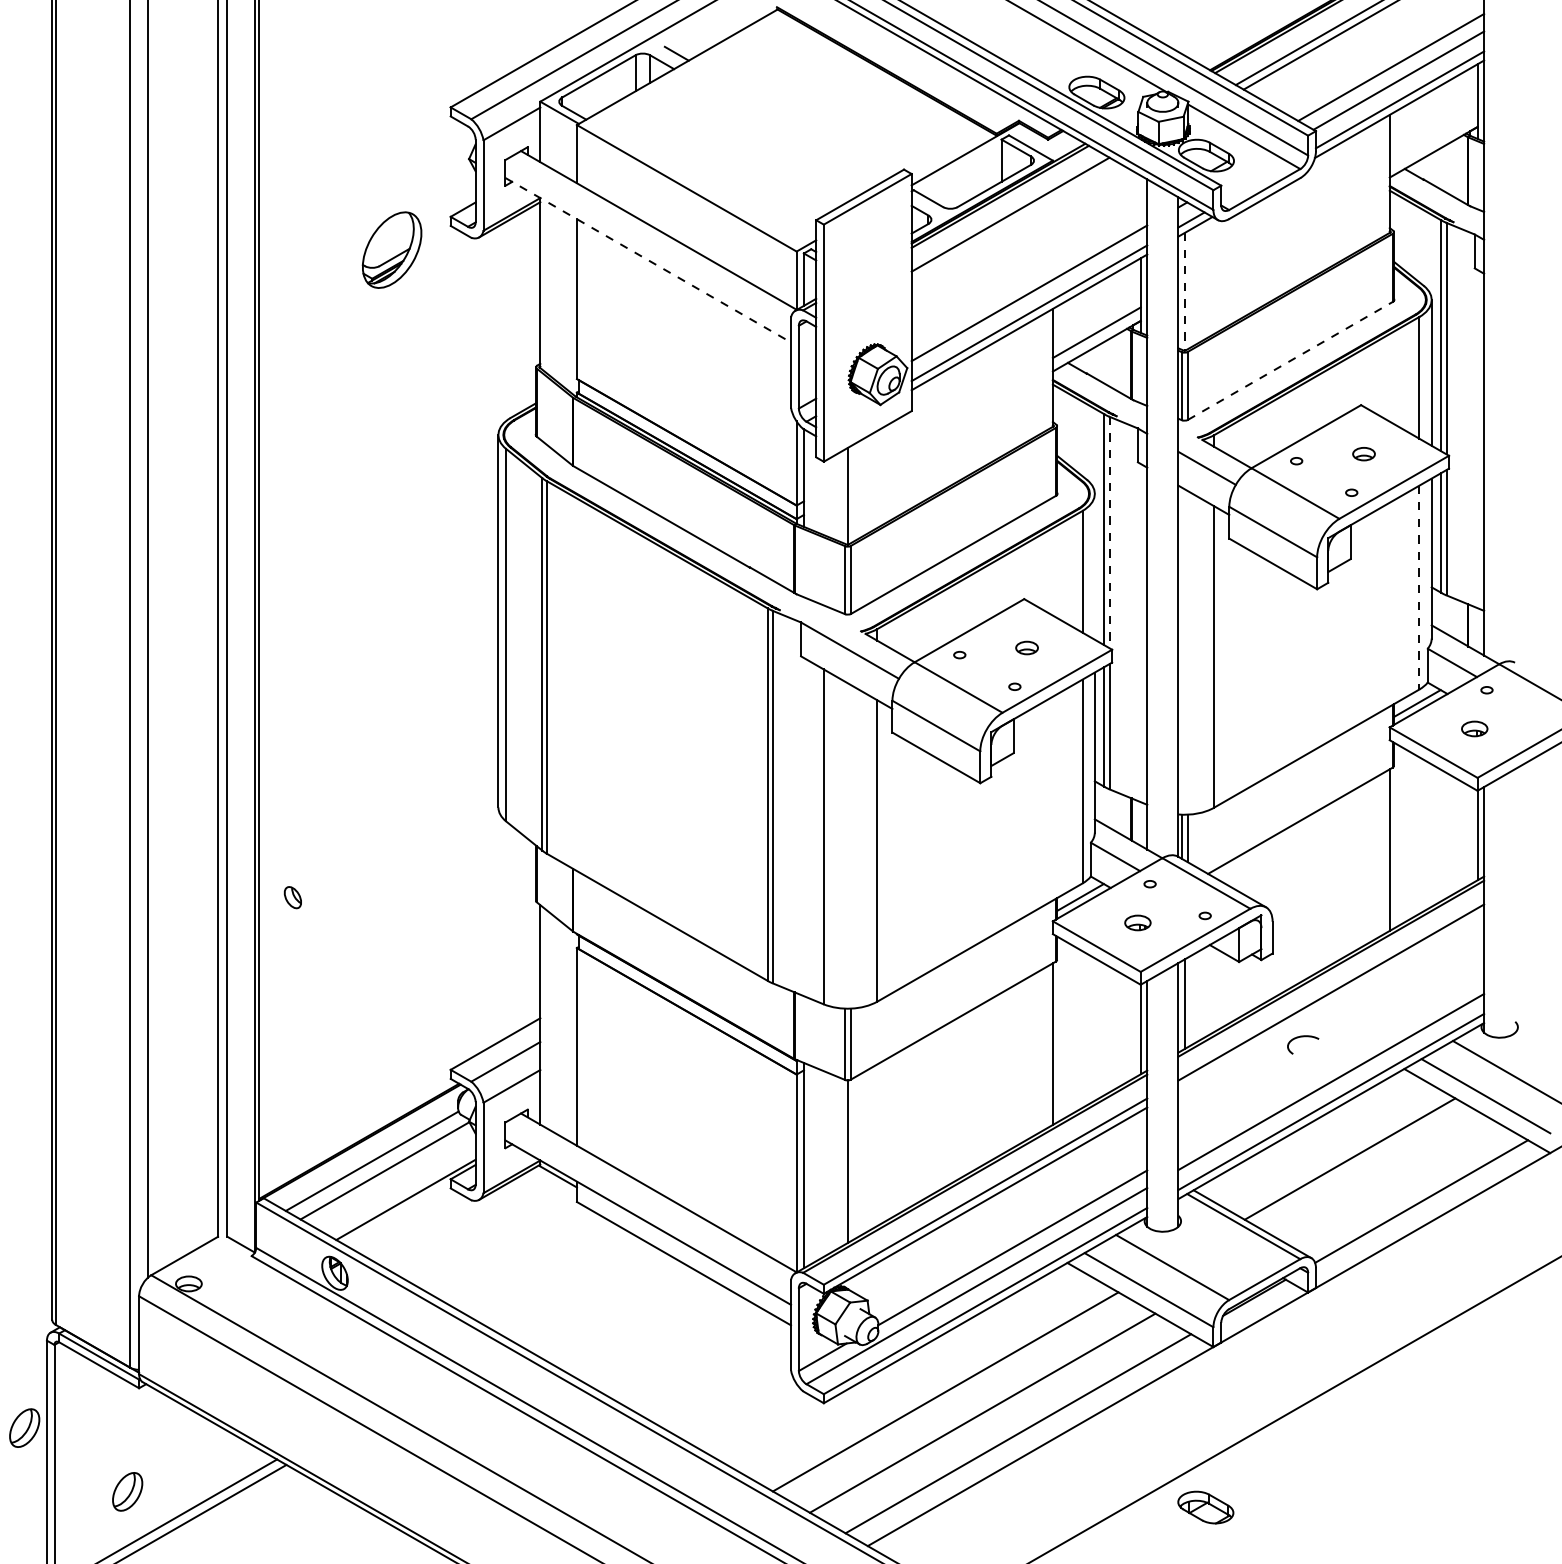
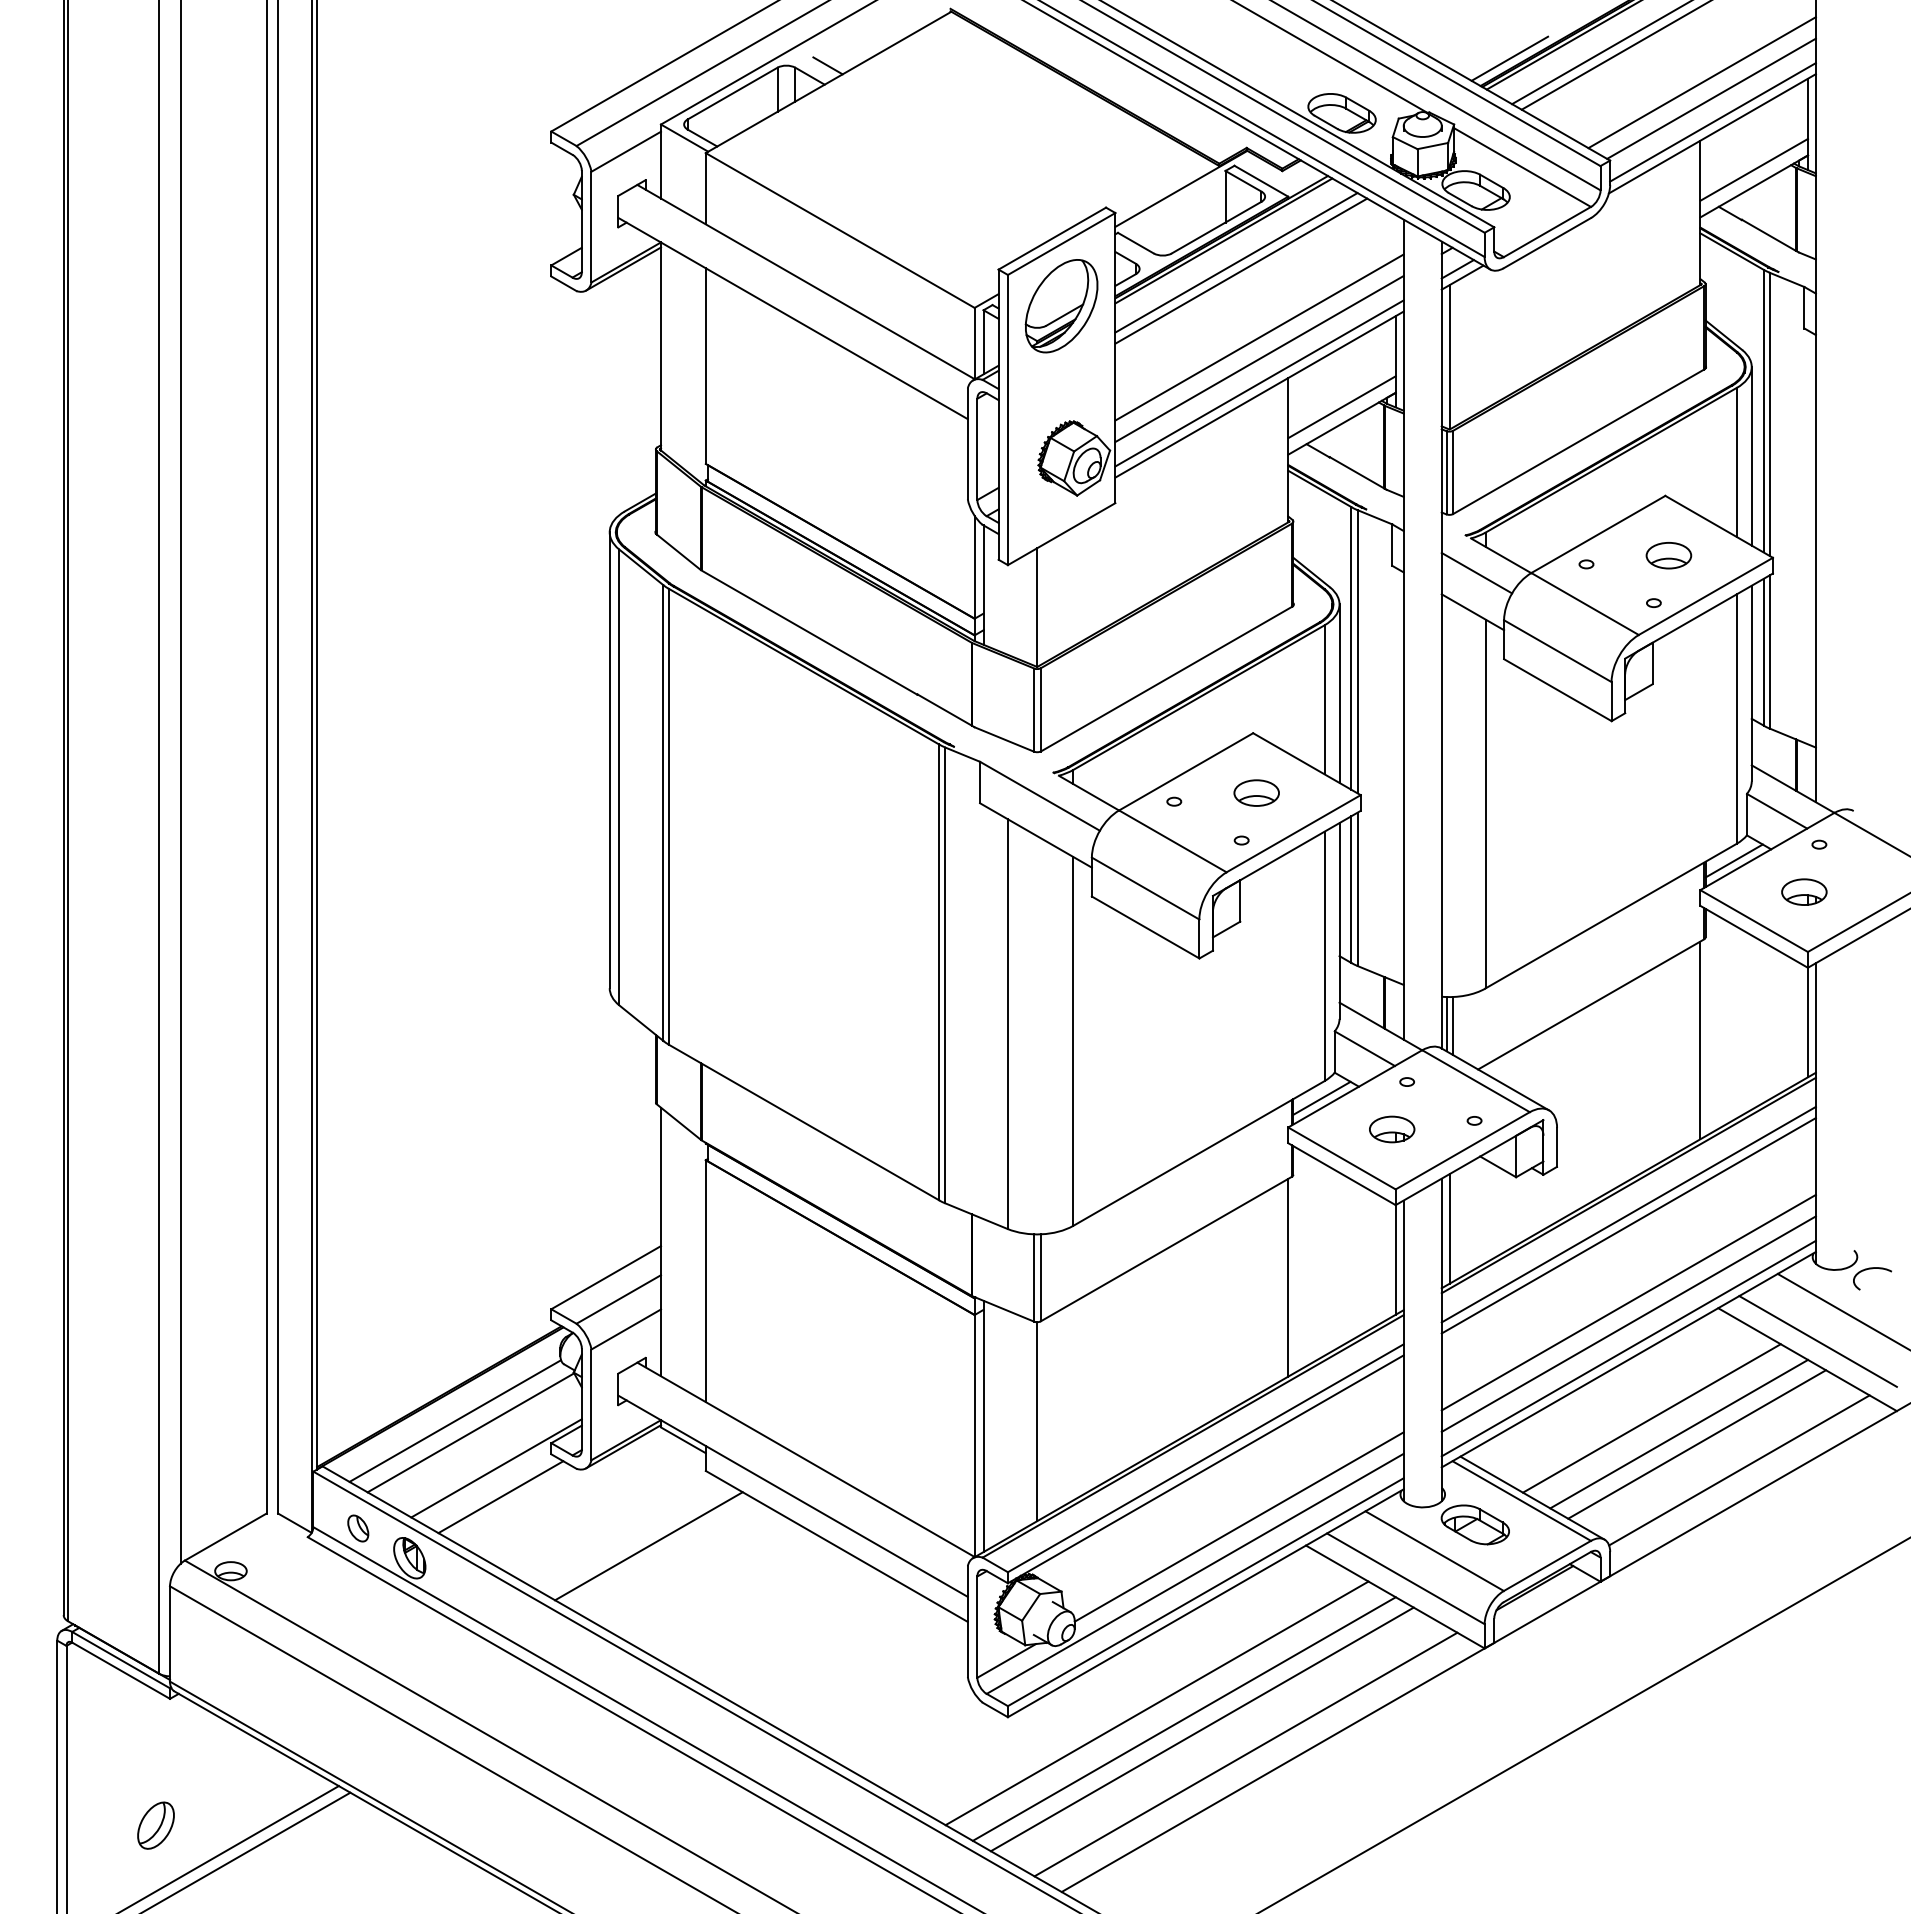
line: (1233, 47) -> (1509, 58), added
line: (1433, 138) -> (1754, 169), added
line: (1014, 220) -> (1241, 270), added
part: (392, 250) -> (1061, 306), moved
line: (648, 260) -> (793, 318), dashed -> solid
line: (1029, 275) -> (1259, 337), added
line: (1184, 292) -> (1449, 357), dashed -> solid
line: (1290, 360) -> (1578, 441), dashed -> solid
part: (1363, 453) -> (1668, 555), size x1.67
line: (1109, 532) -> (1357, 651), dashed -> solid
line: (1094, 566) -> (1339, 693), added
line: (1419, 587) -> (1736, 719), dashed -> solid
part: (1026, 647) -> (1256, 792), size x1.67
part: (1474, 728) -> (1804, 891), size x1.43
part: (293, 897) -> (358, 1528), moved
part: (1138, 922) -> (1392, 1129), size x1.43
line: (1330, 1001) -> (1628, 1225), added
curve: (1303, 1037) -> (1872, 1269), moved
line: (1330, 1064) -> (1628, 1302), added
line: (1372, 1171) -> (1679, 1433), added
line: (1386, 1180) -> (1696, 1444), added
line: (409, 1223) -> (500, 1497), added
line: (530, 1263) -> (648, 1546), added
line: (967, 1404) -> (1183, 1718), added
part: (24, 1427) -> (29, 1747), removed
part: (1205, 1507) -> (1474, 1524), moved

